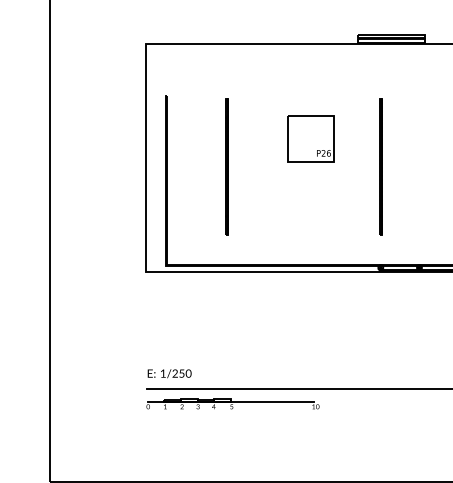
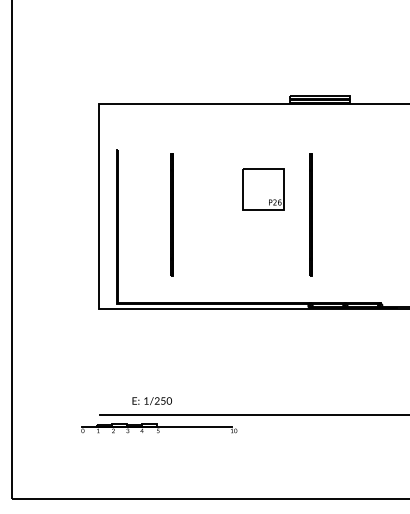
part: (310, 138) -> (263, 189), moved
text: (168, 374) -> (151, 401), moved
part: (233, 404) -> (159, 428), moved

